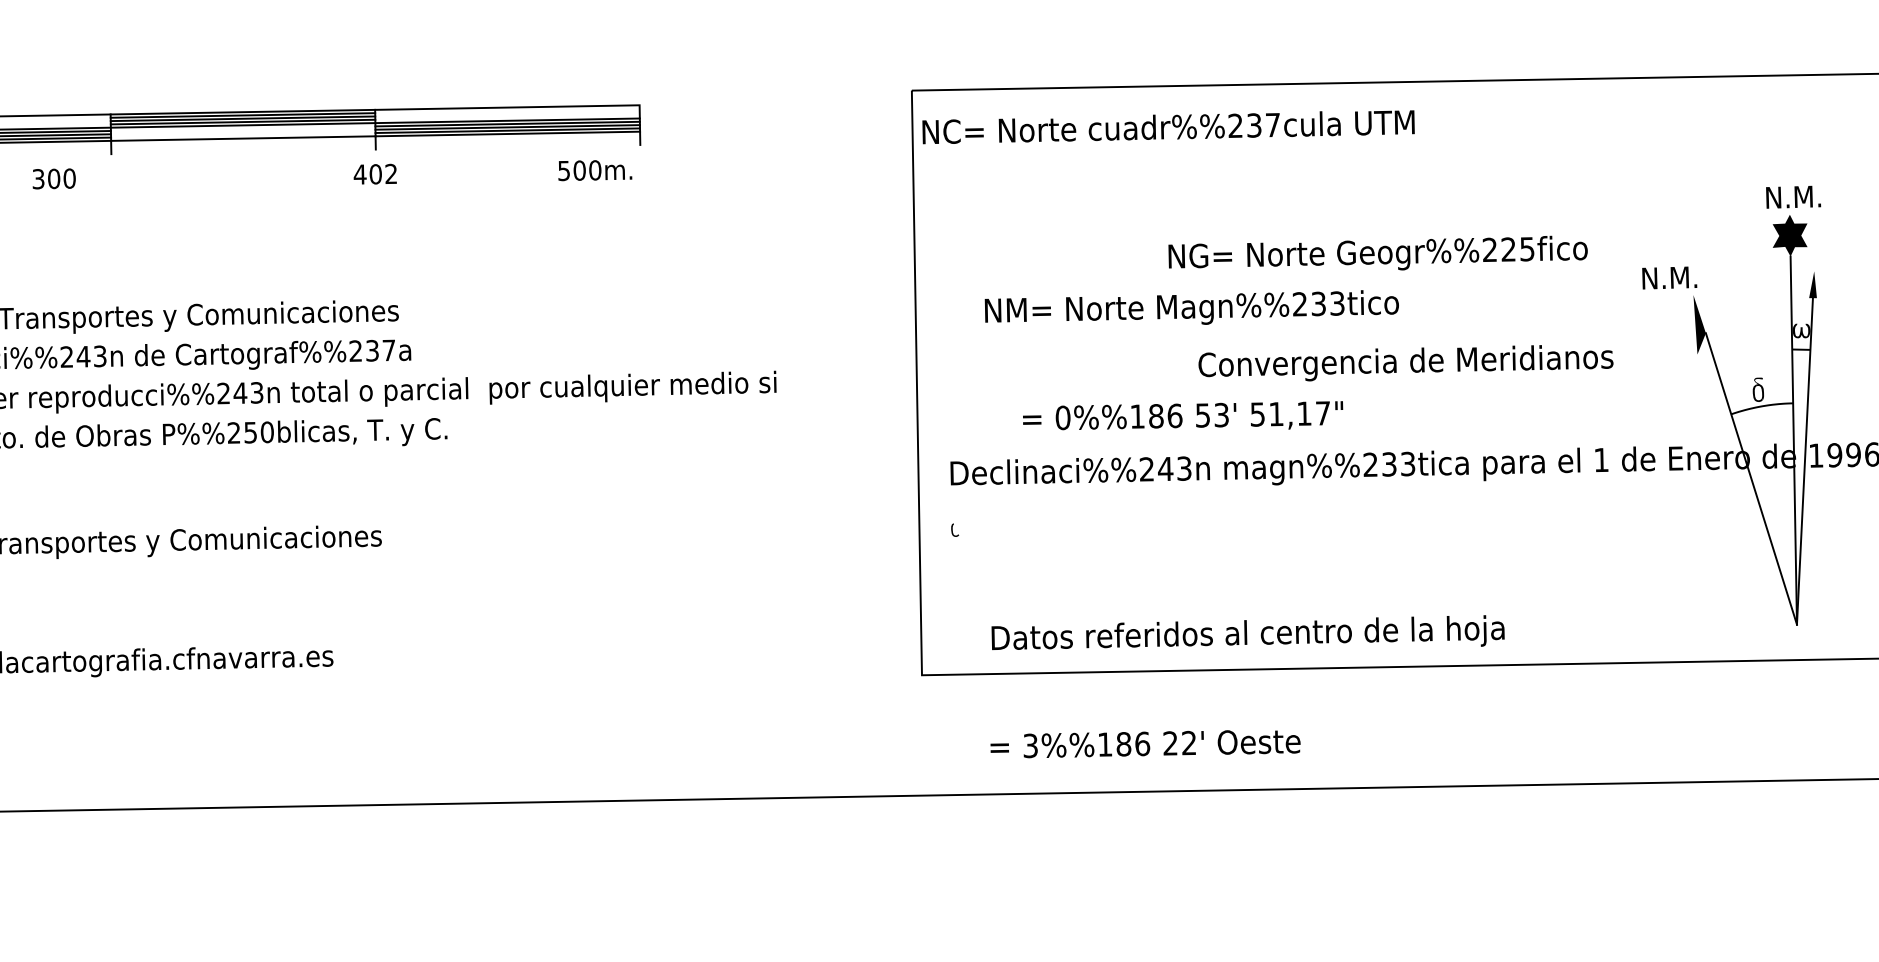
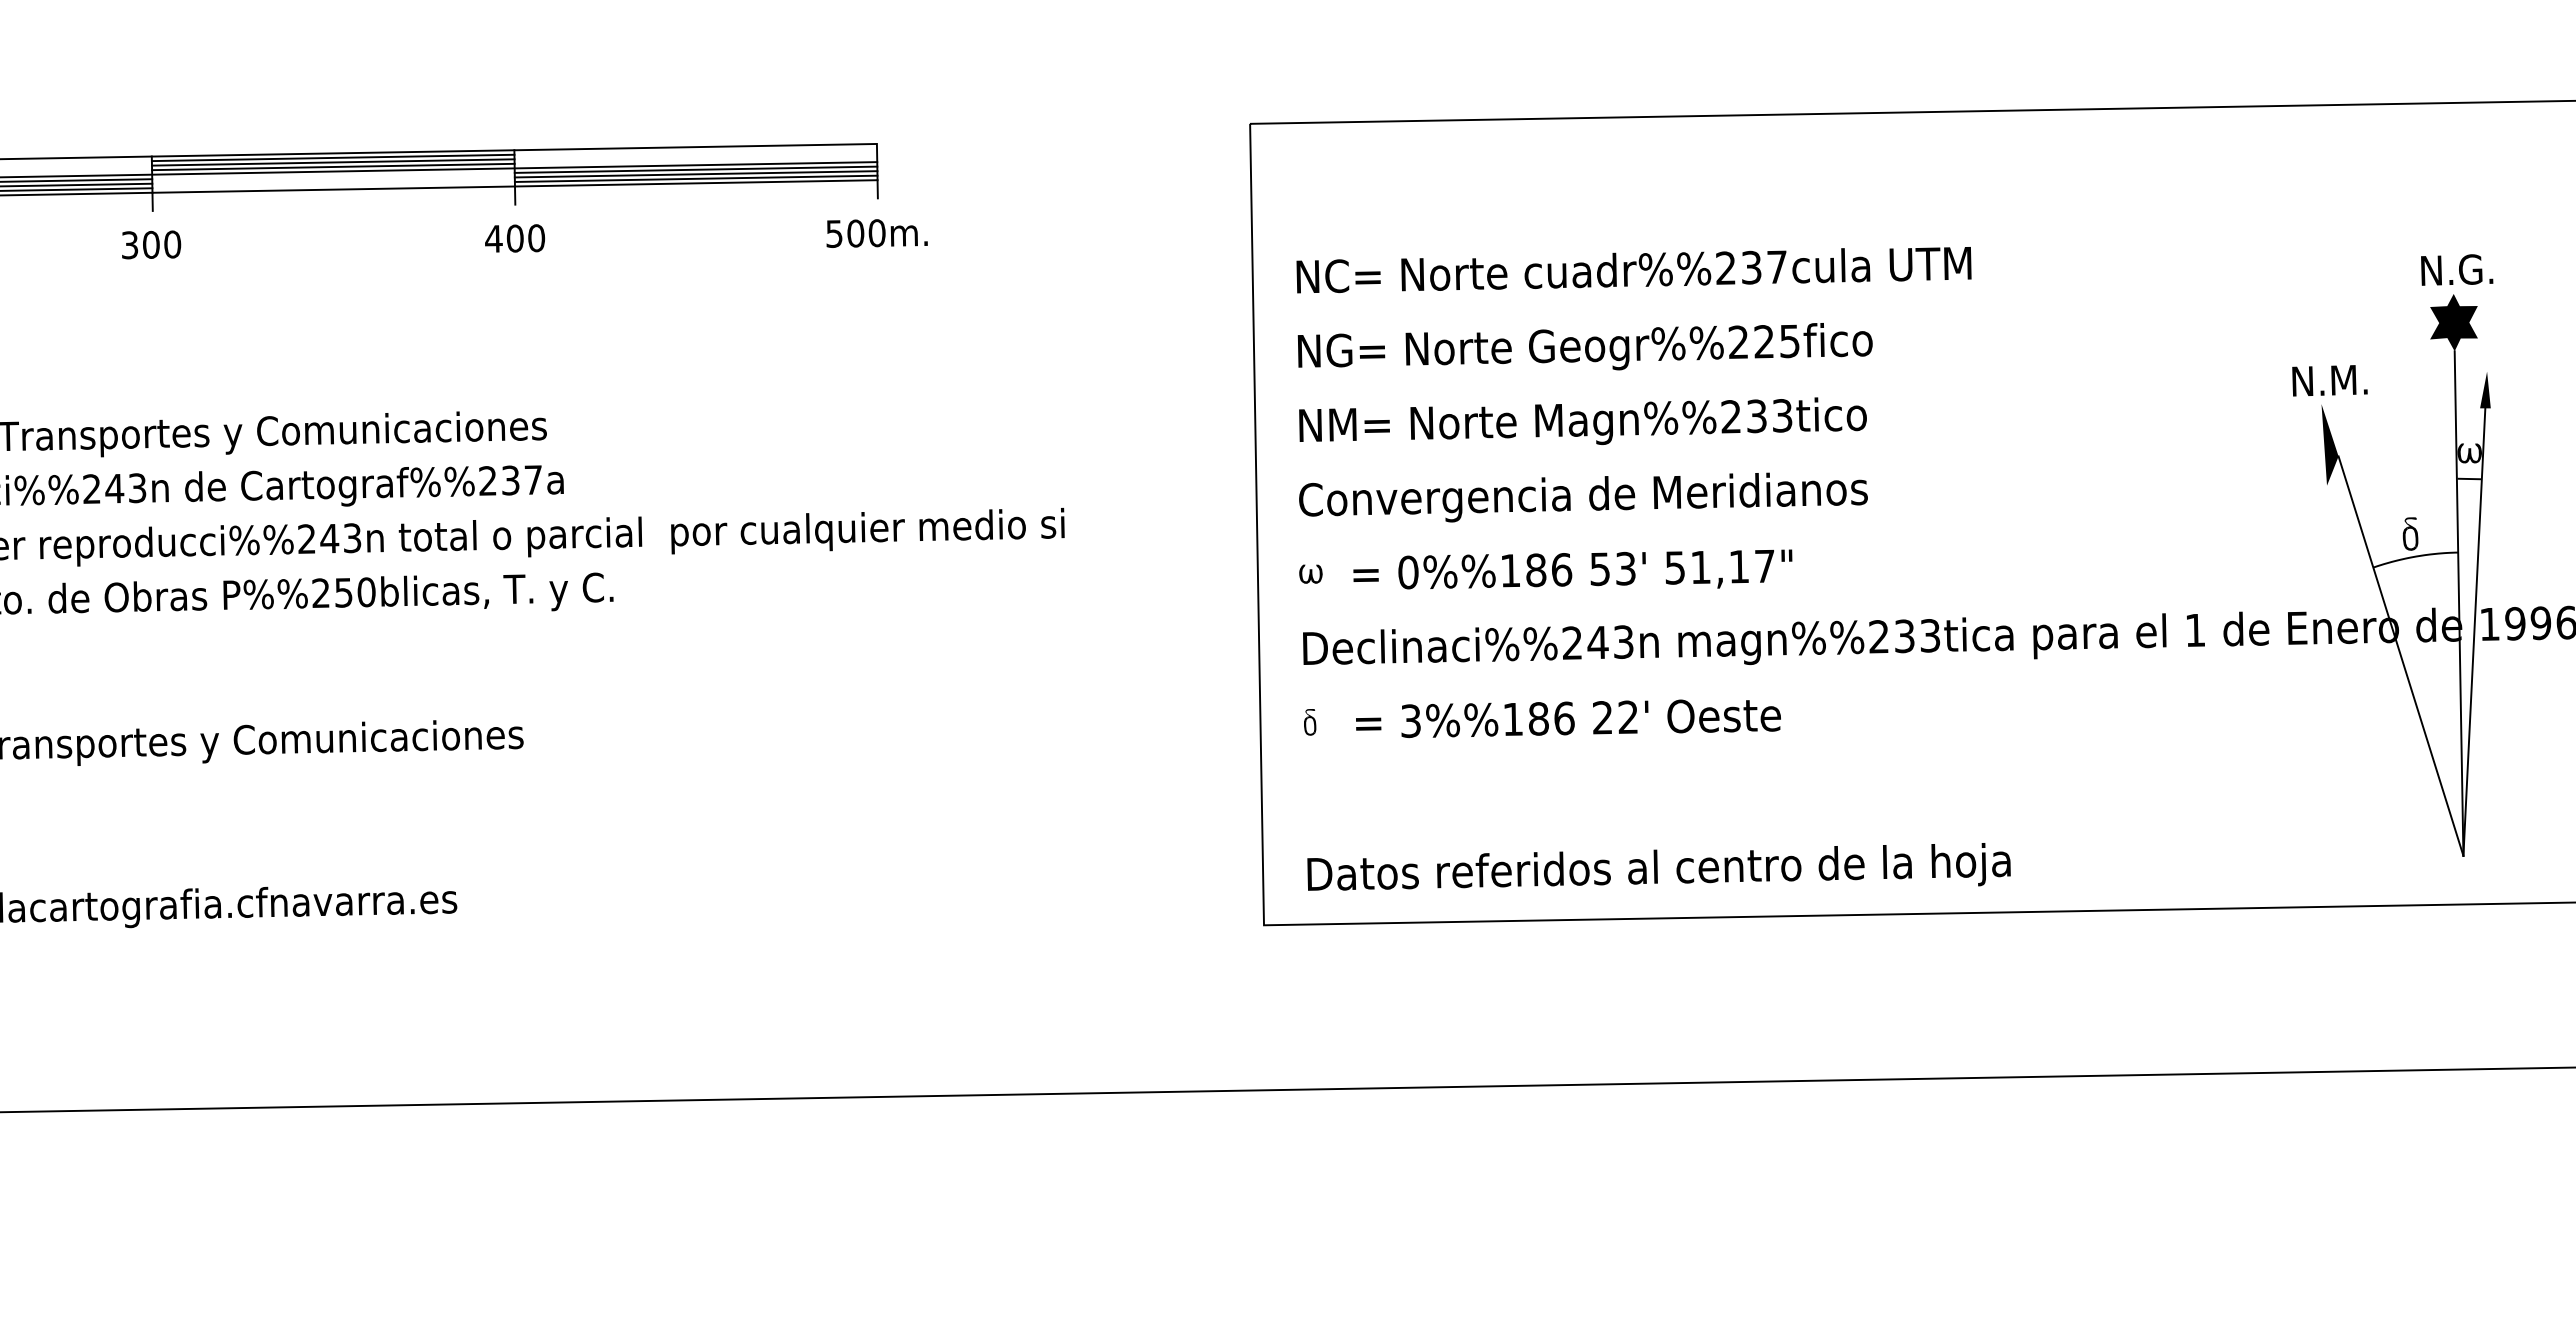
text: (1168, 127) -> (1633, 270), moved
text: (594, 170) -> (876, 233), moved
text: (391, 174) -> (536, 238), 402 -> 400
text: (54, 178) -> (151, 244), moved
text: (1807, 196) -> (2477, 269), N.M. -> N.G.
text: (1377, 253) -> (1584, 346), moved
text: (1669, 277) -> (2329, 380), moved
text: (1191, 307) -> (1582, 420), moved
text: (1406, 363) -> (1583, 497), moved
text: (1182, 415) -> (1572, 569), moved
fill: (955, 418) -> (1310, 573), added
fill: (955, 525) -> (1310, 720), added
text: (1247, 632) -> (1658, 866), moved
text: (1145, 743) -> (1568, 718), moved

